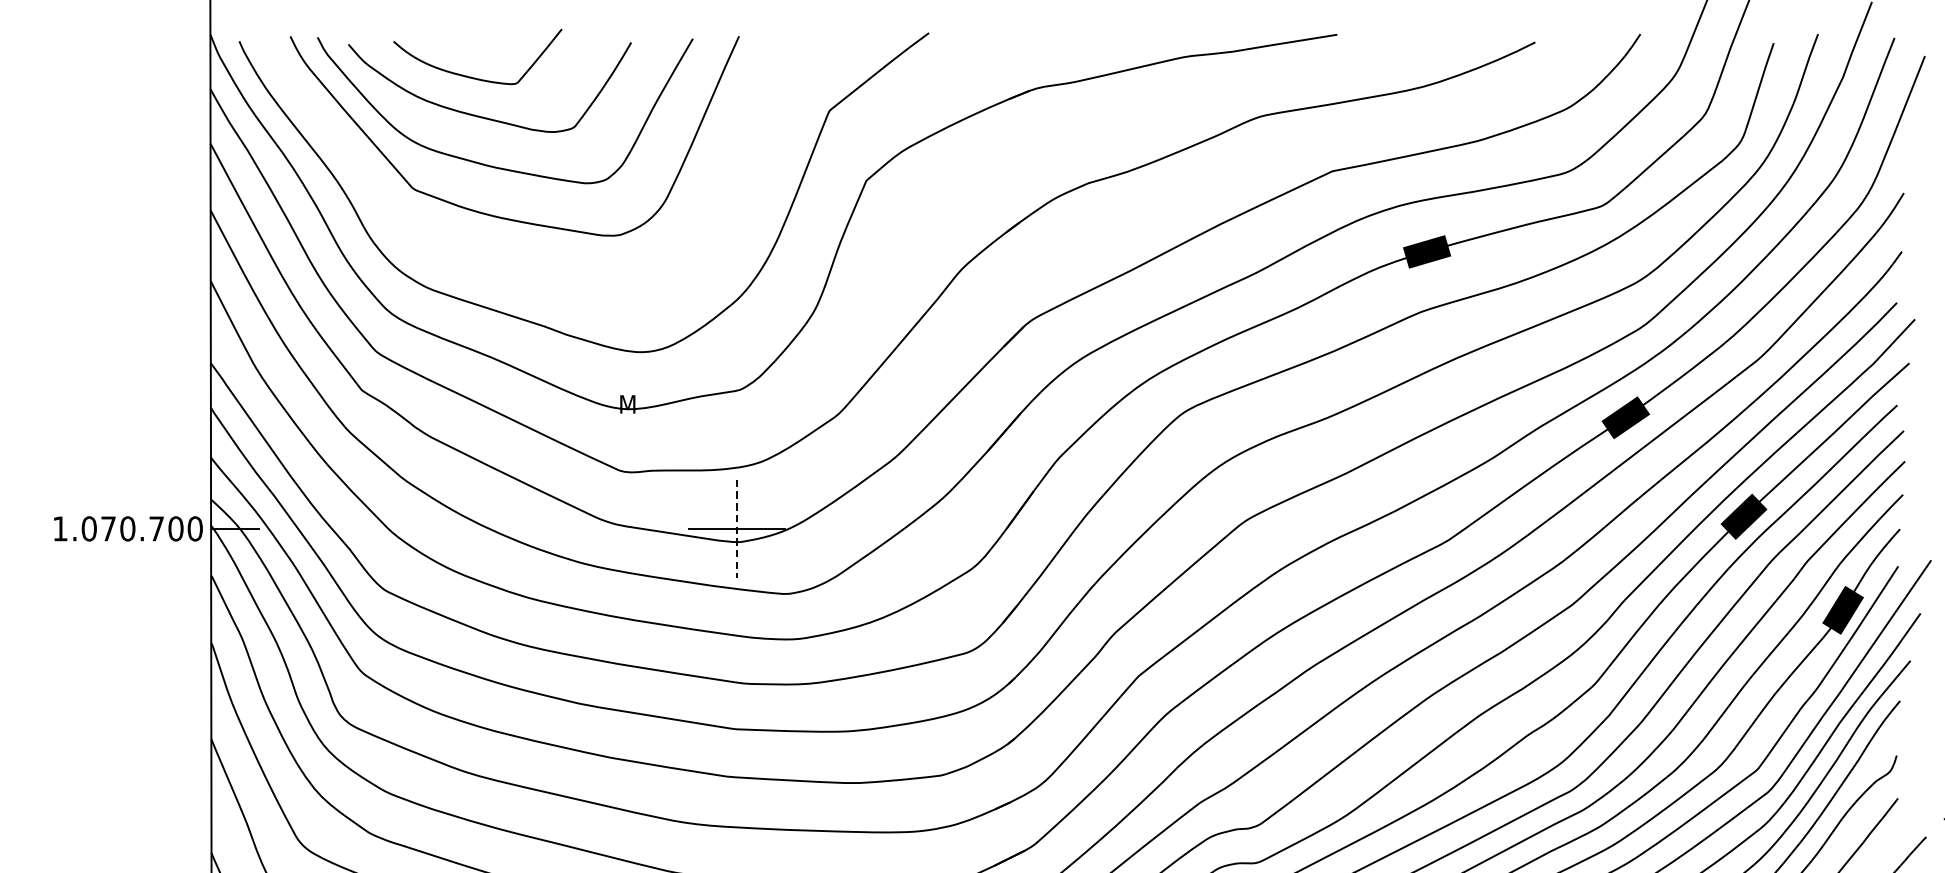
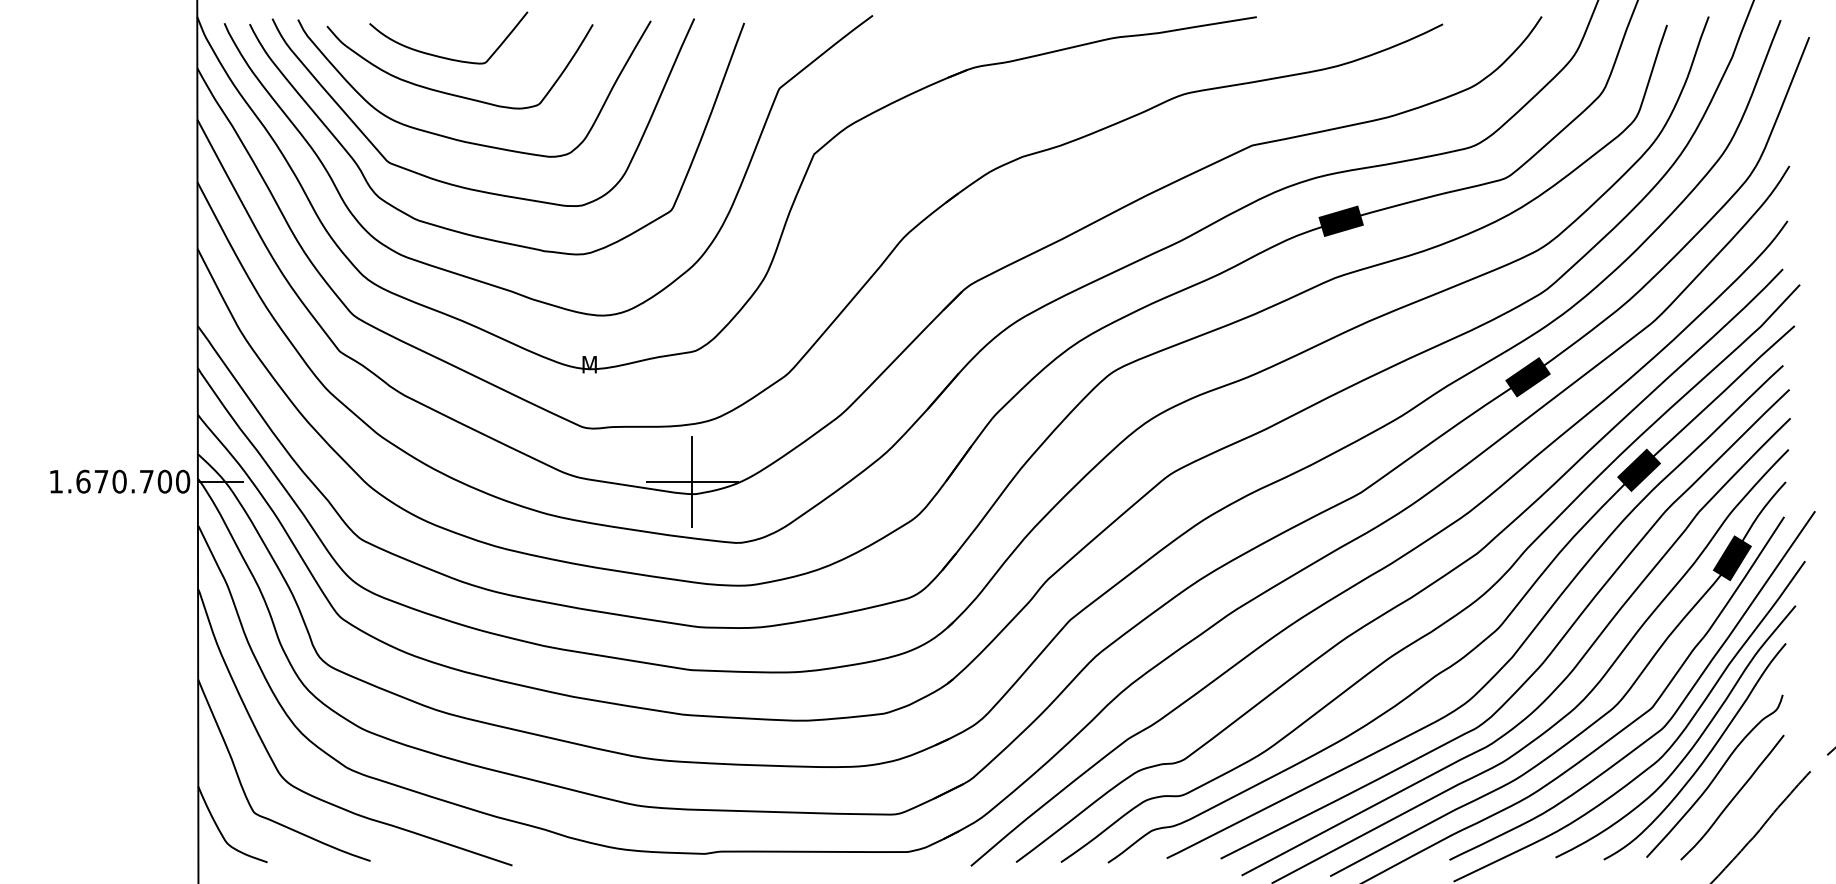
curve: (503, 265) -> (472, 234), added
text: (89, 528) -> (83, 481), 1.070.700 -> 1.670.700
line: (737, 529) -> (692, 482), dashed -> solid

